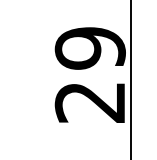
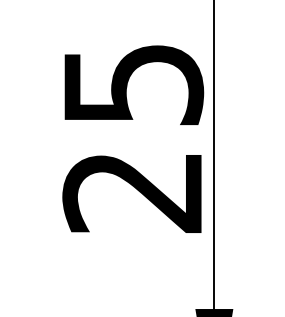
text: (89, 48) -> (131, 84), 29 -> 25

